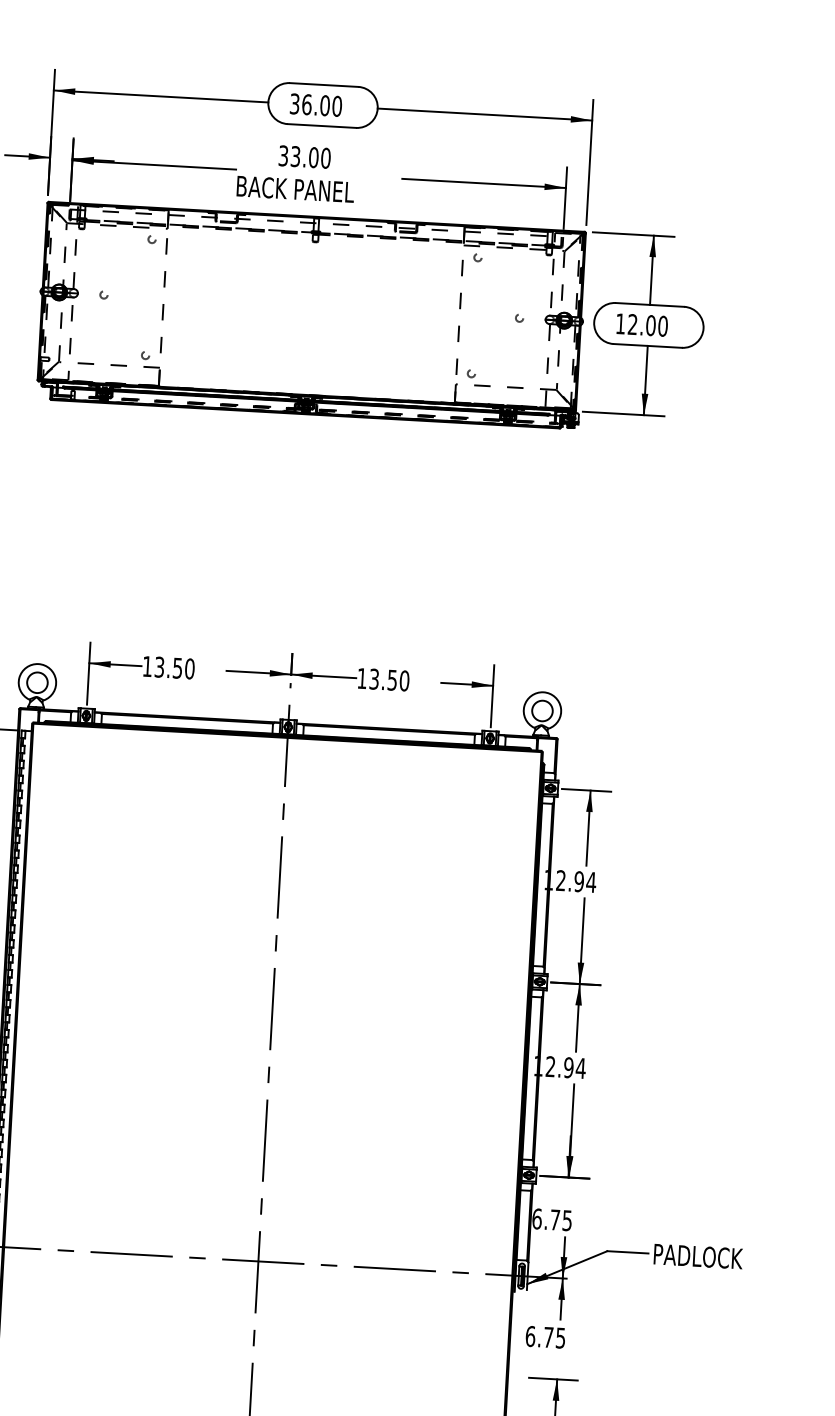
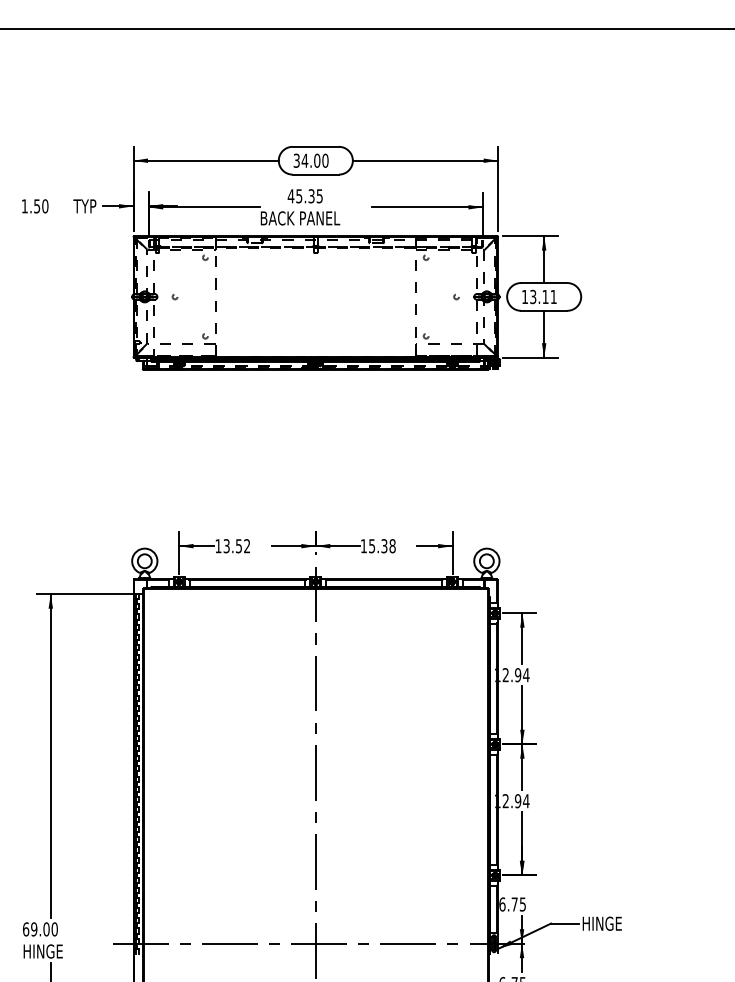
text: (306, 104) -> (304, 160), 36.00 -> 34.00
text: (303, 157) -> (304, 196), 33.00 -> 45.35
text: (647, 324) -> (543, 296), 12.00 -> 13.11
text: (190, 669) -> (247, 546), 13.50 -> 13.52
text: (389, 679) -> (382, 545), 13.50 -> 15.38
text: (699, 1256) -> (613, 923), PADLOCK -> HINGE

